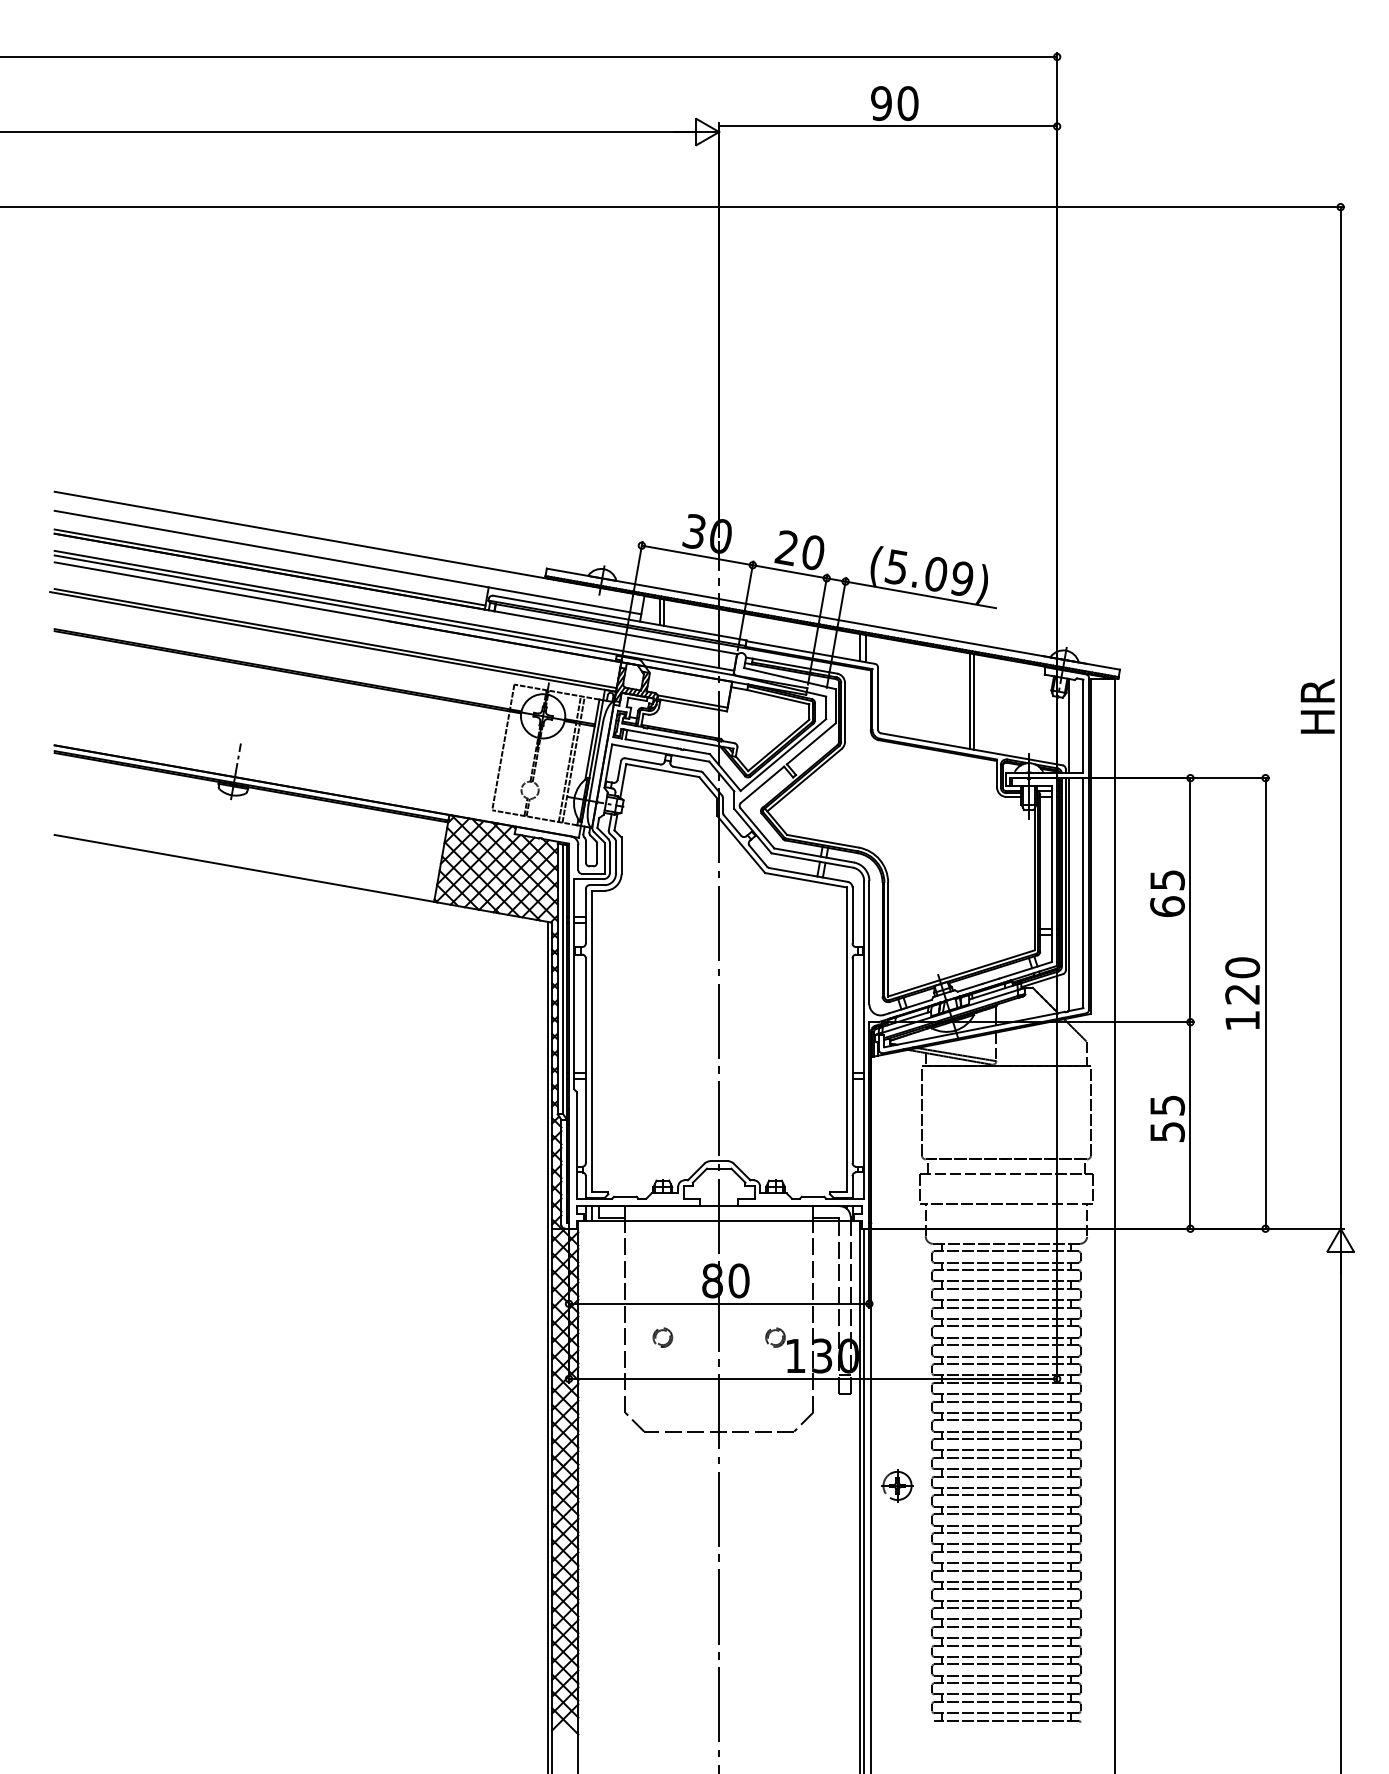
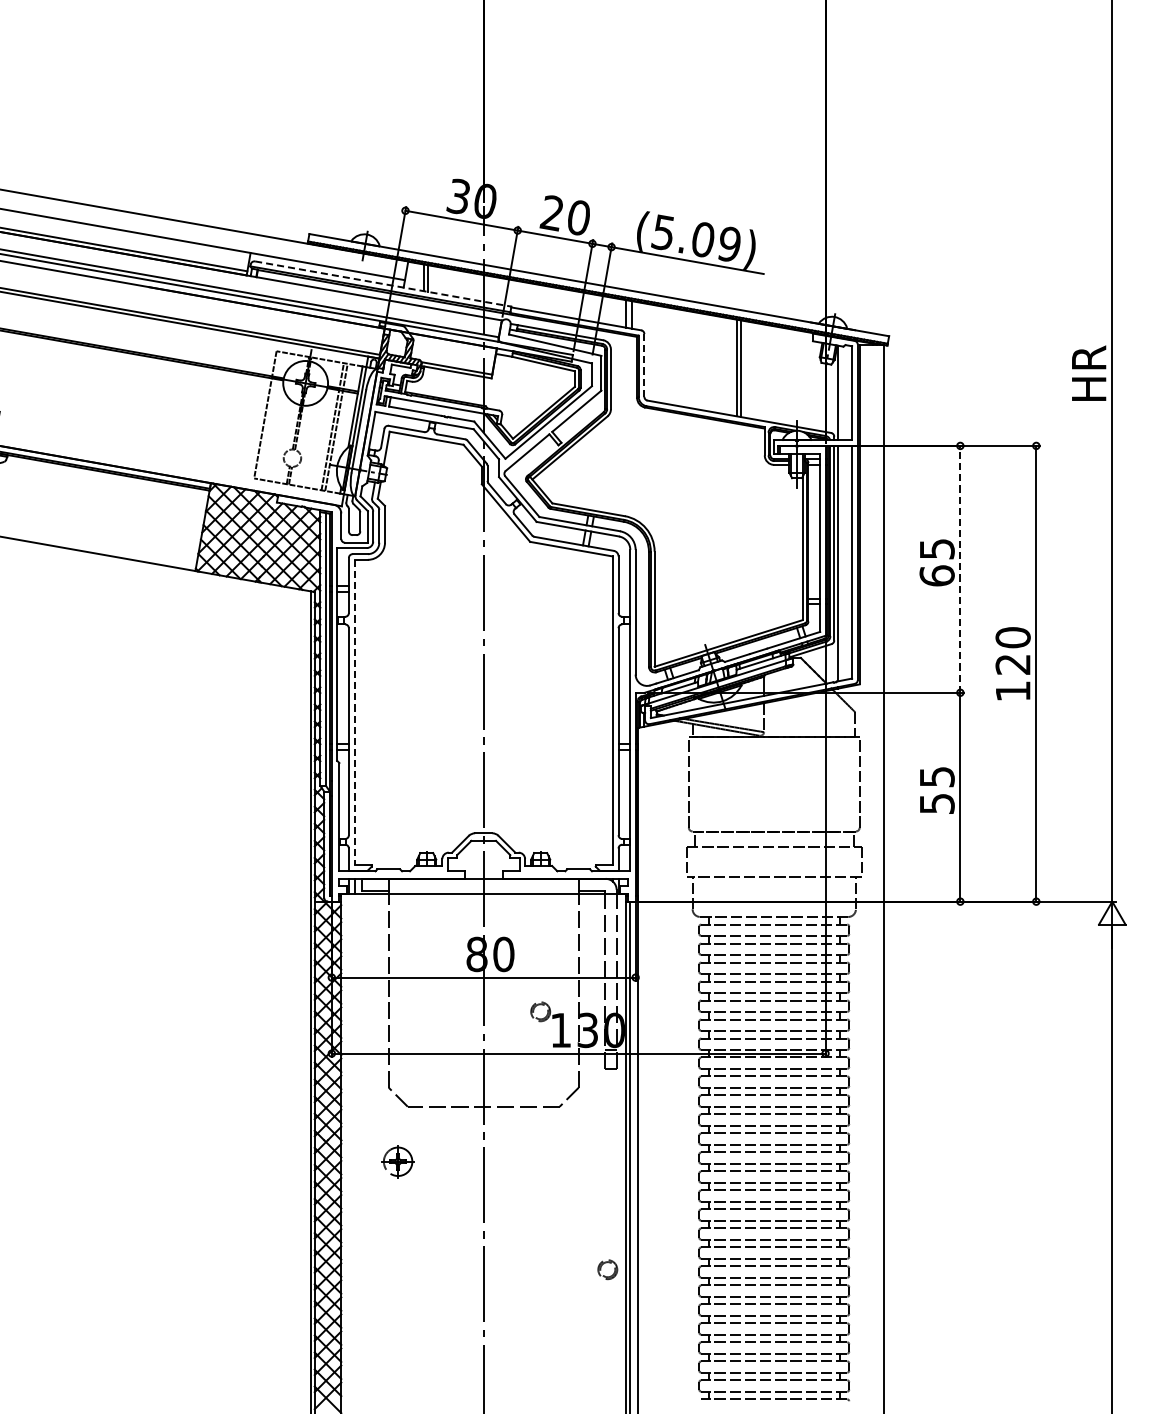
line: (619, 618) -> (382, 284), solid -> dashed
line: (878, 699) -> (644, 366), solid -> dashed
line: (1190, 899) -> (960, 568), solid -> dashed
line: (591, 1041) -> (354, 712), solid -> dashed
part: (662, 1337) -> (607, 1269), moved
part: (897, 1485) -> (398, 1161), moved

